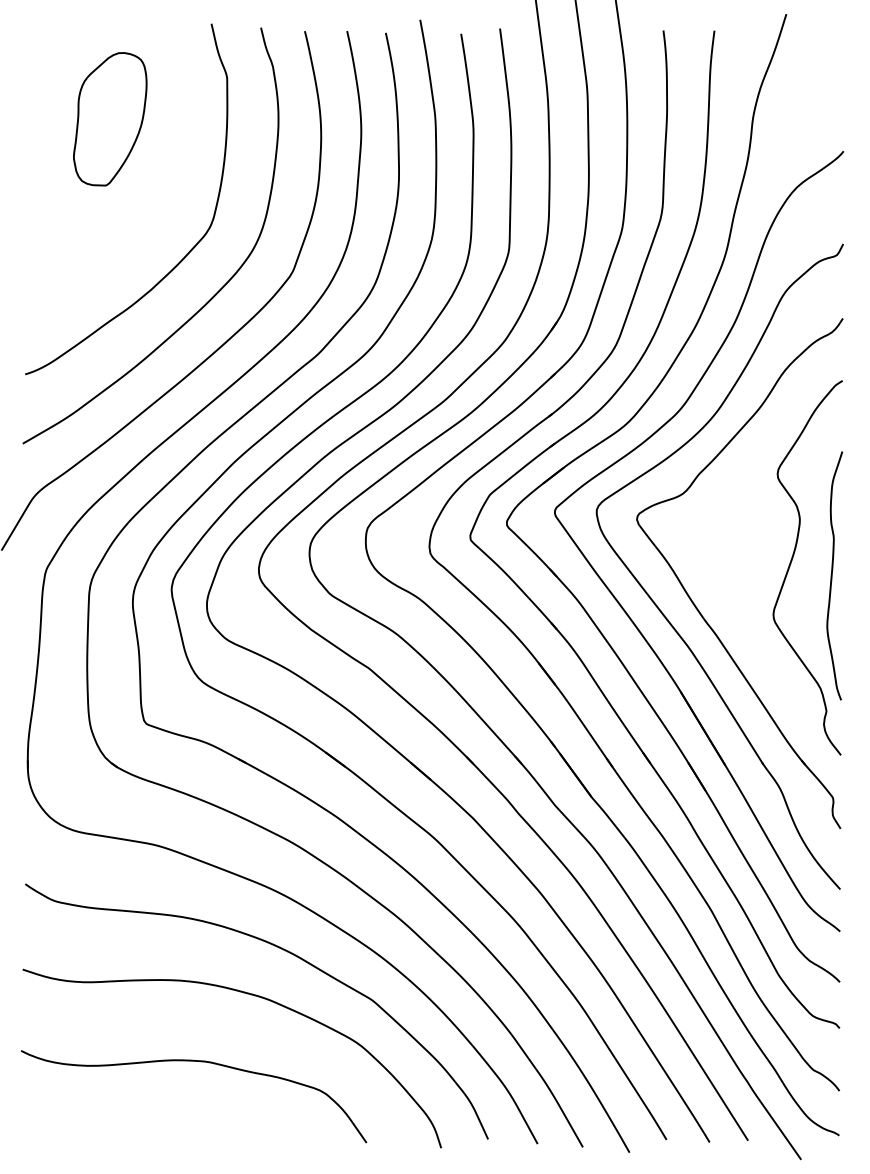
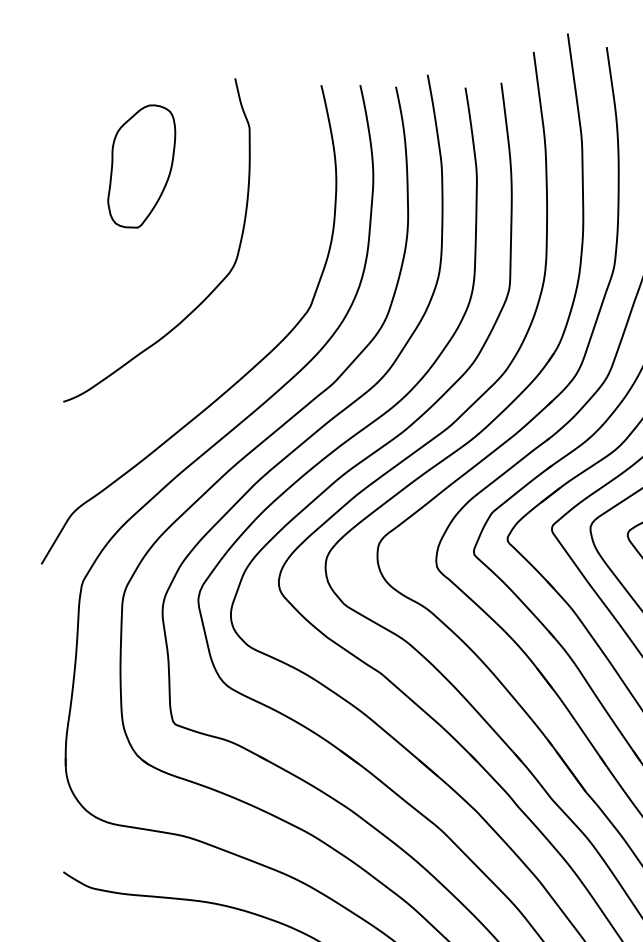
curve: (212, 296) -> (236, 329), removed

